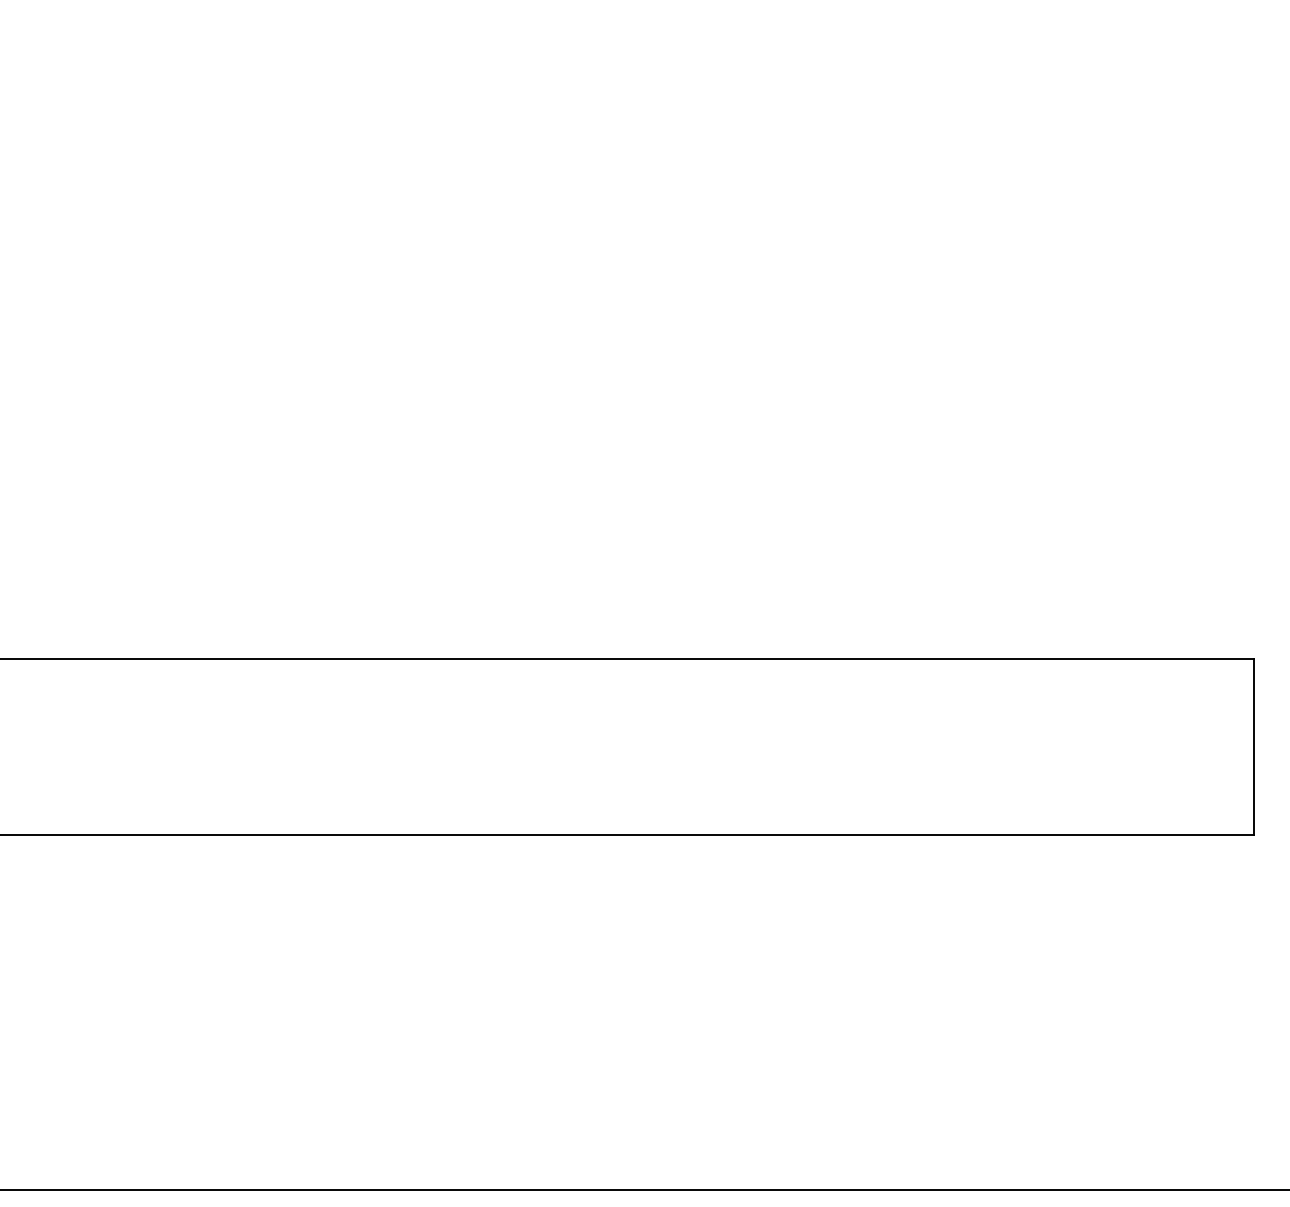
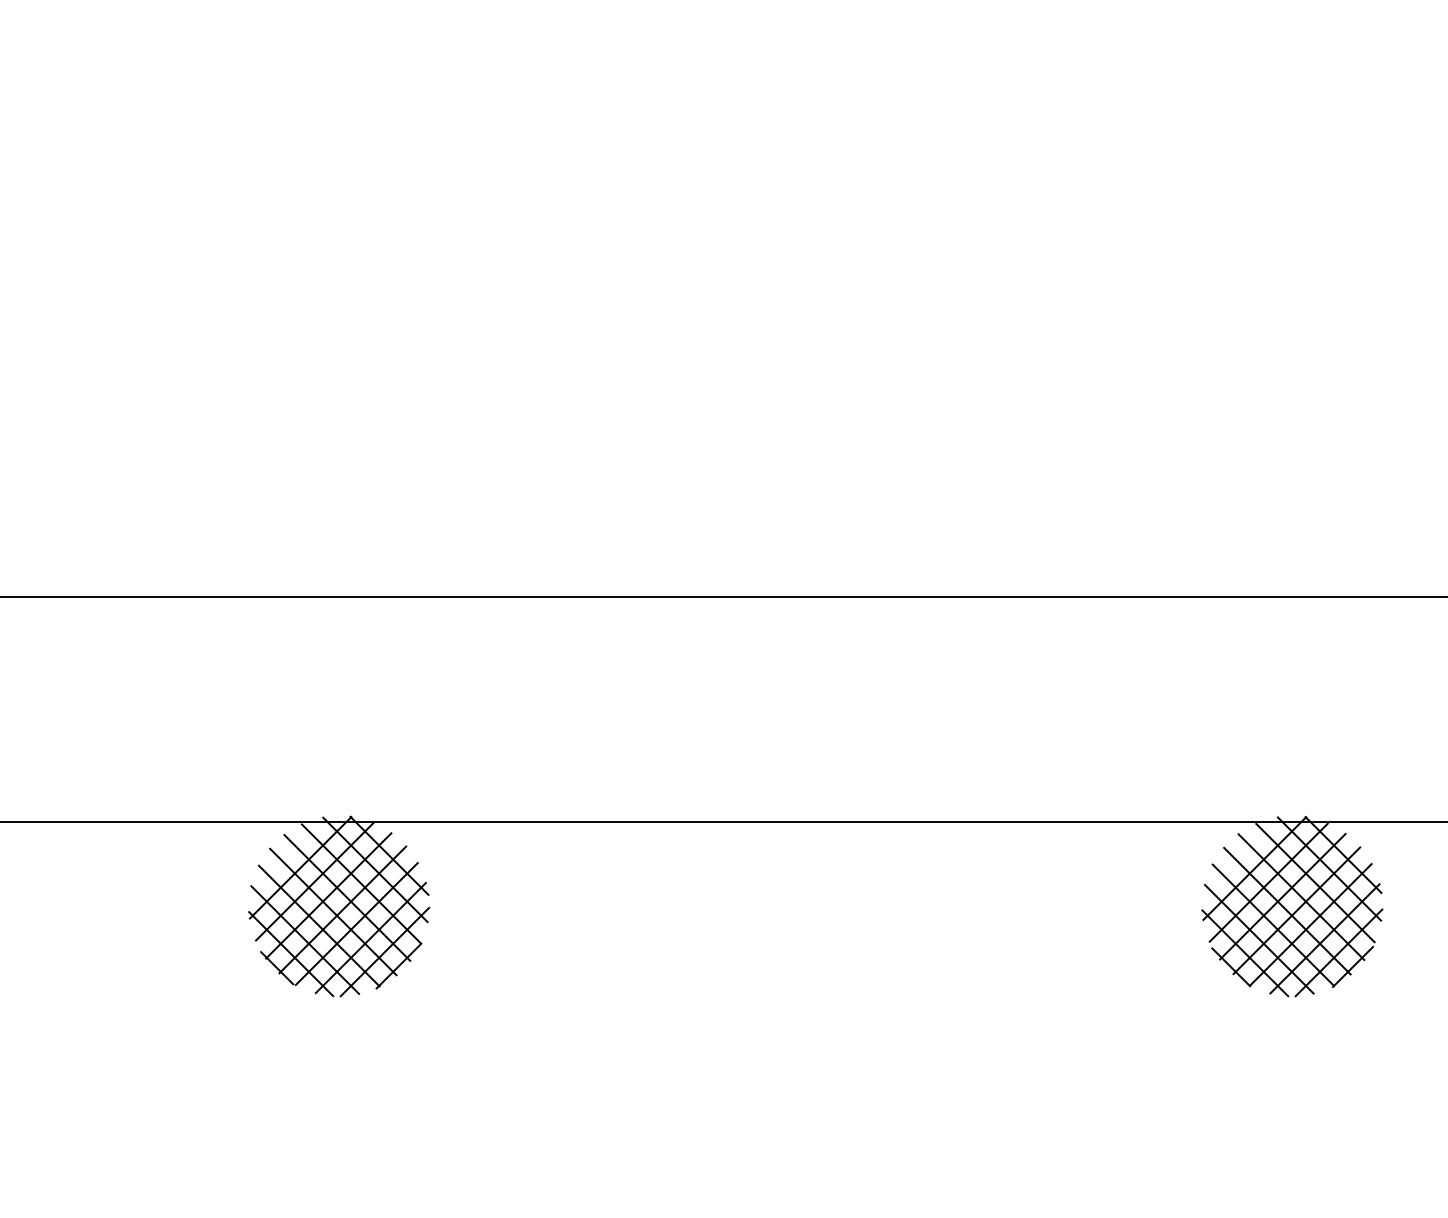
hatch: (291, 900) -> (338, 906), added
hatch: (1036, 900) -> (1292, 906), added

